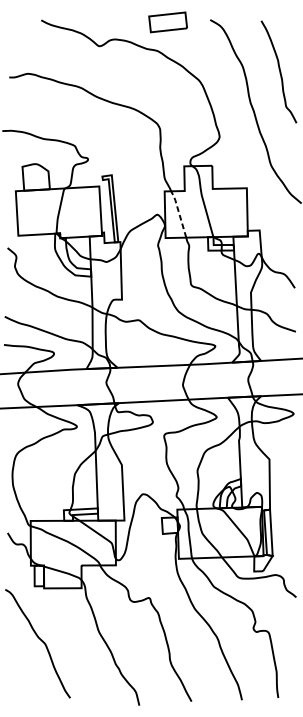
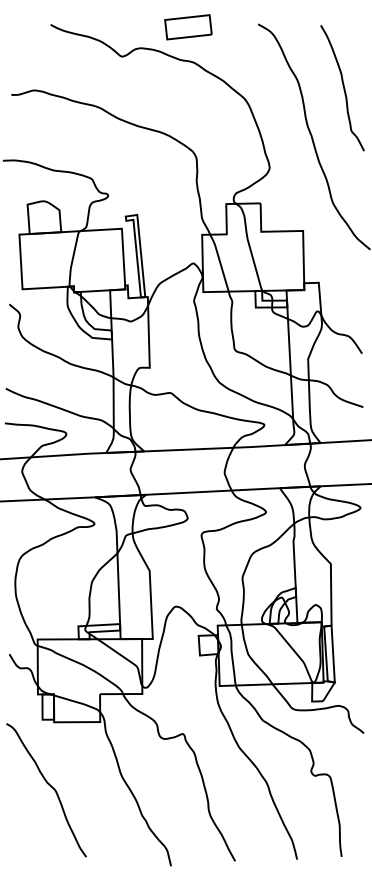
part: (168, 22) -> (188, 27), moved
line: (178, 213) -> (219, 261), dashed -> solid

